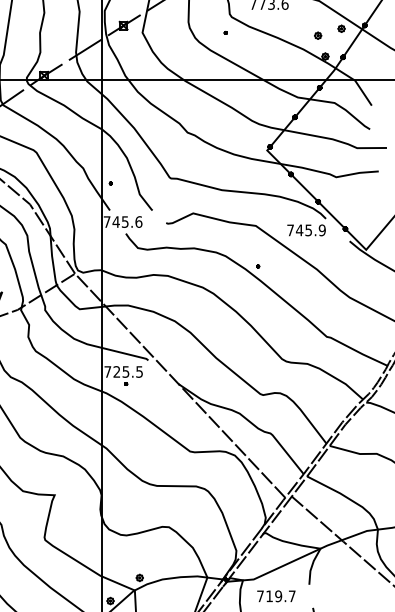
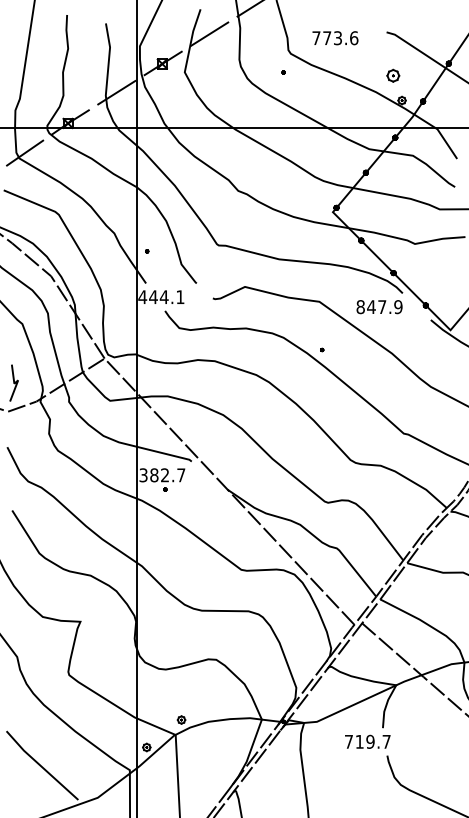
part: (340, 28) -> (420, 67), removed
part: (318, 35) -> (393, 75), size x1.6
text: (122, 222) -> (161, 297), 745.6 -> 444.1
text: (299, 230) -> (371, 307), 745.9 -> 847.9
text: (123, 372) -> (162, 475), 725.5 -> 382.7
text: (276, 596) -> (367, 741), moved

